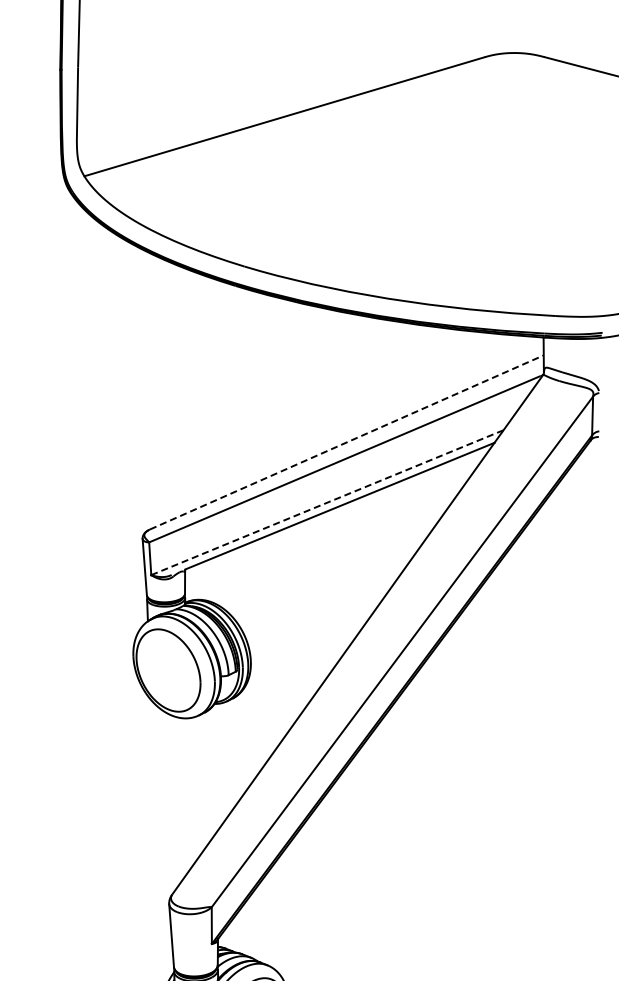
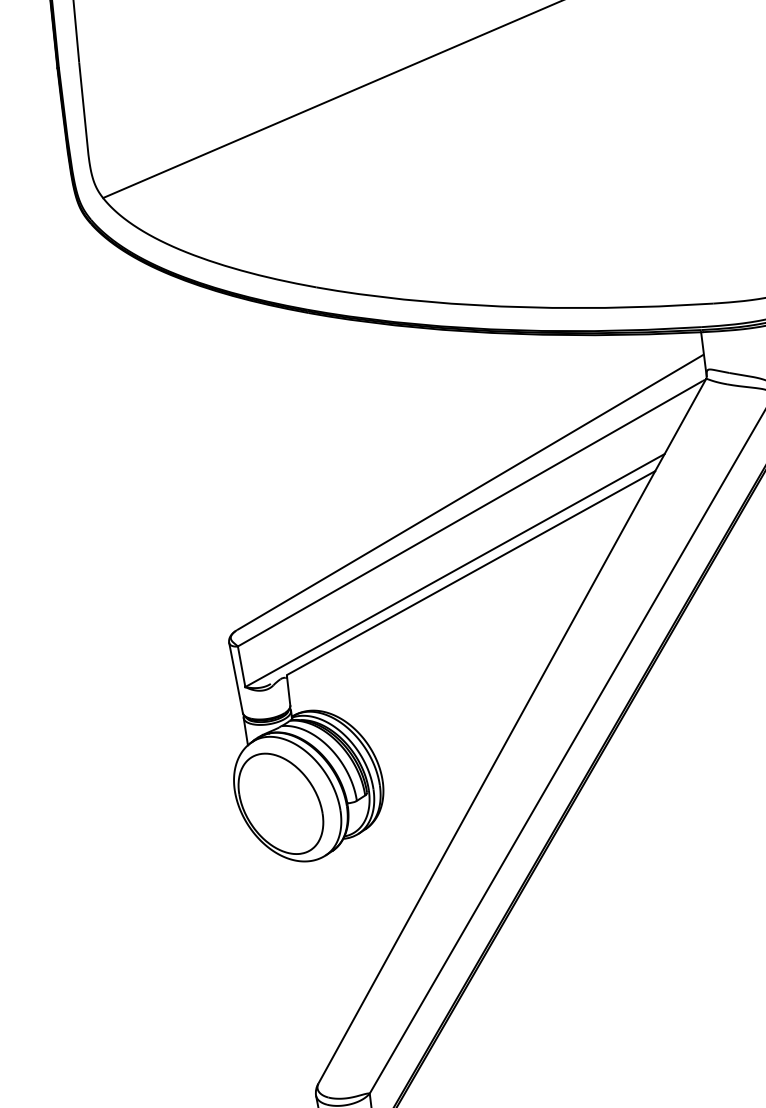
line: (347, 442) -> (471, 492), dashed -> solid
line: (327, 502) -> (455, 570), dashed -> solid

